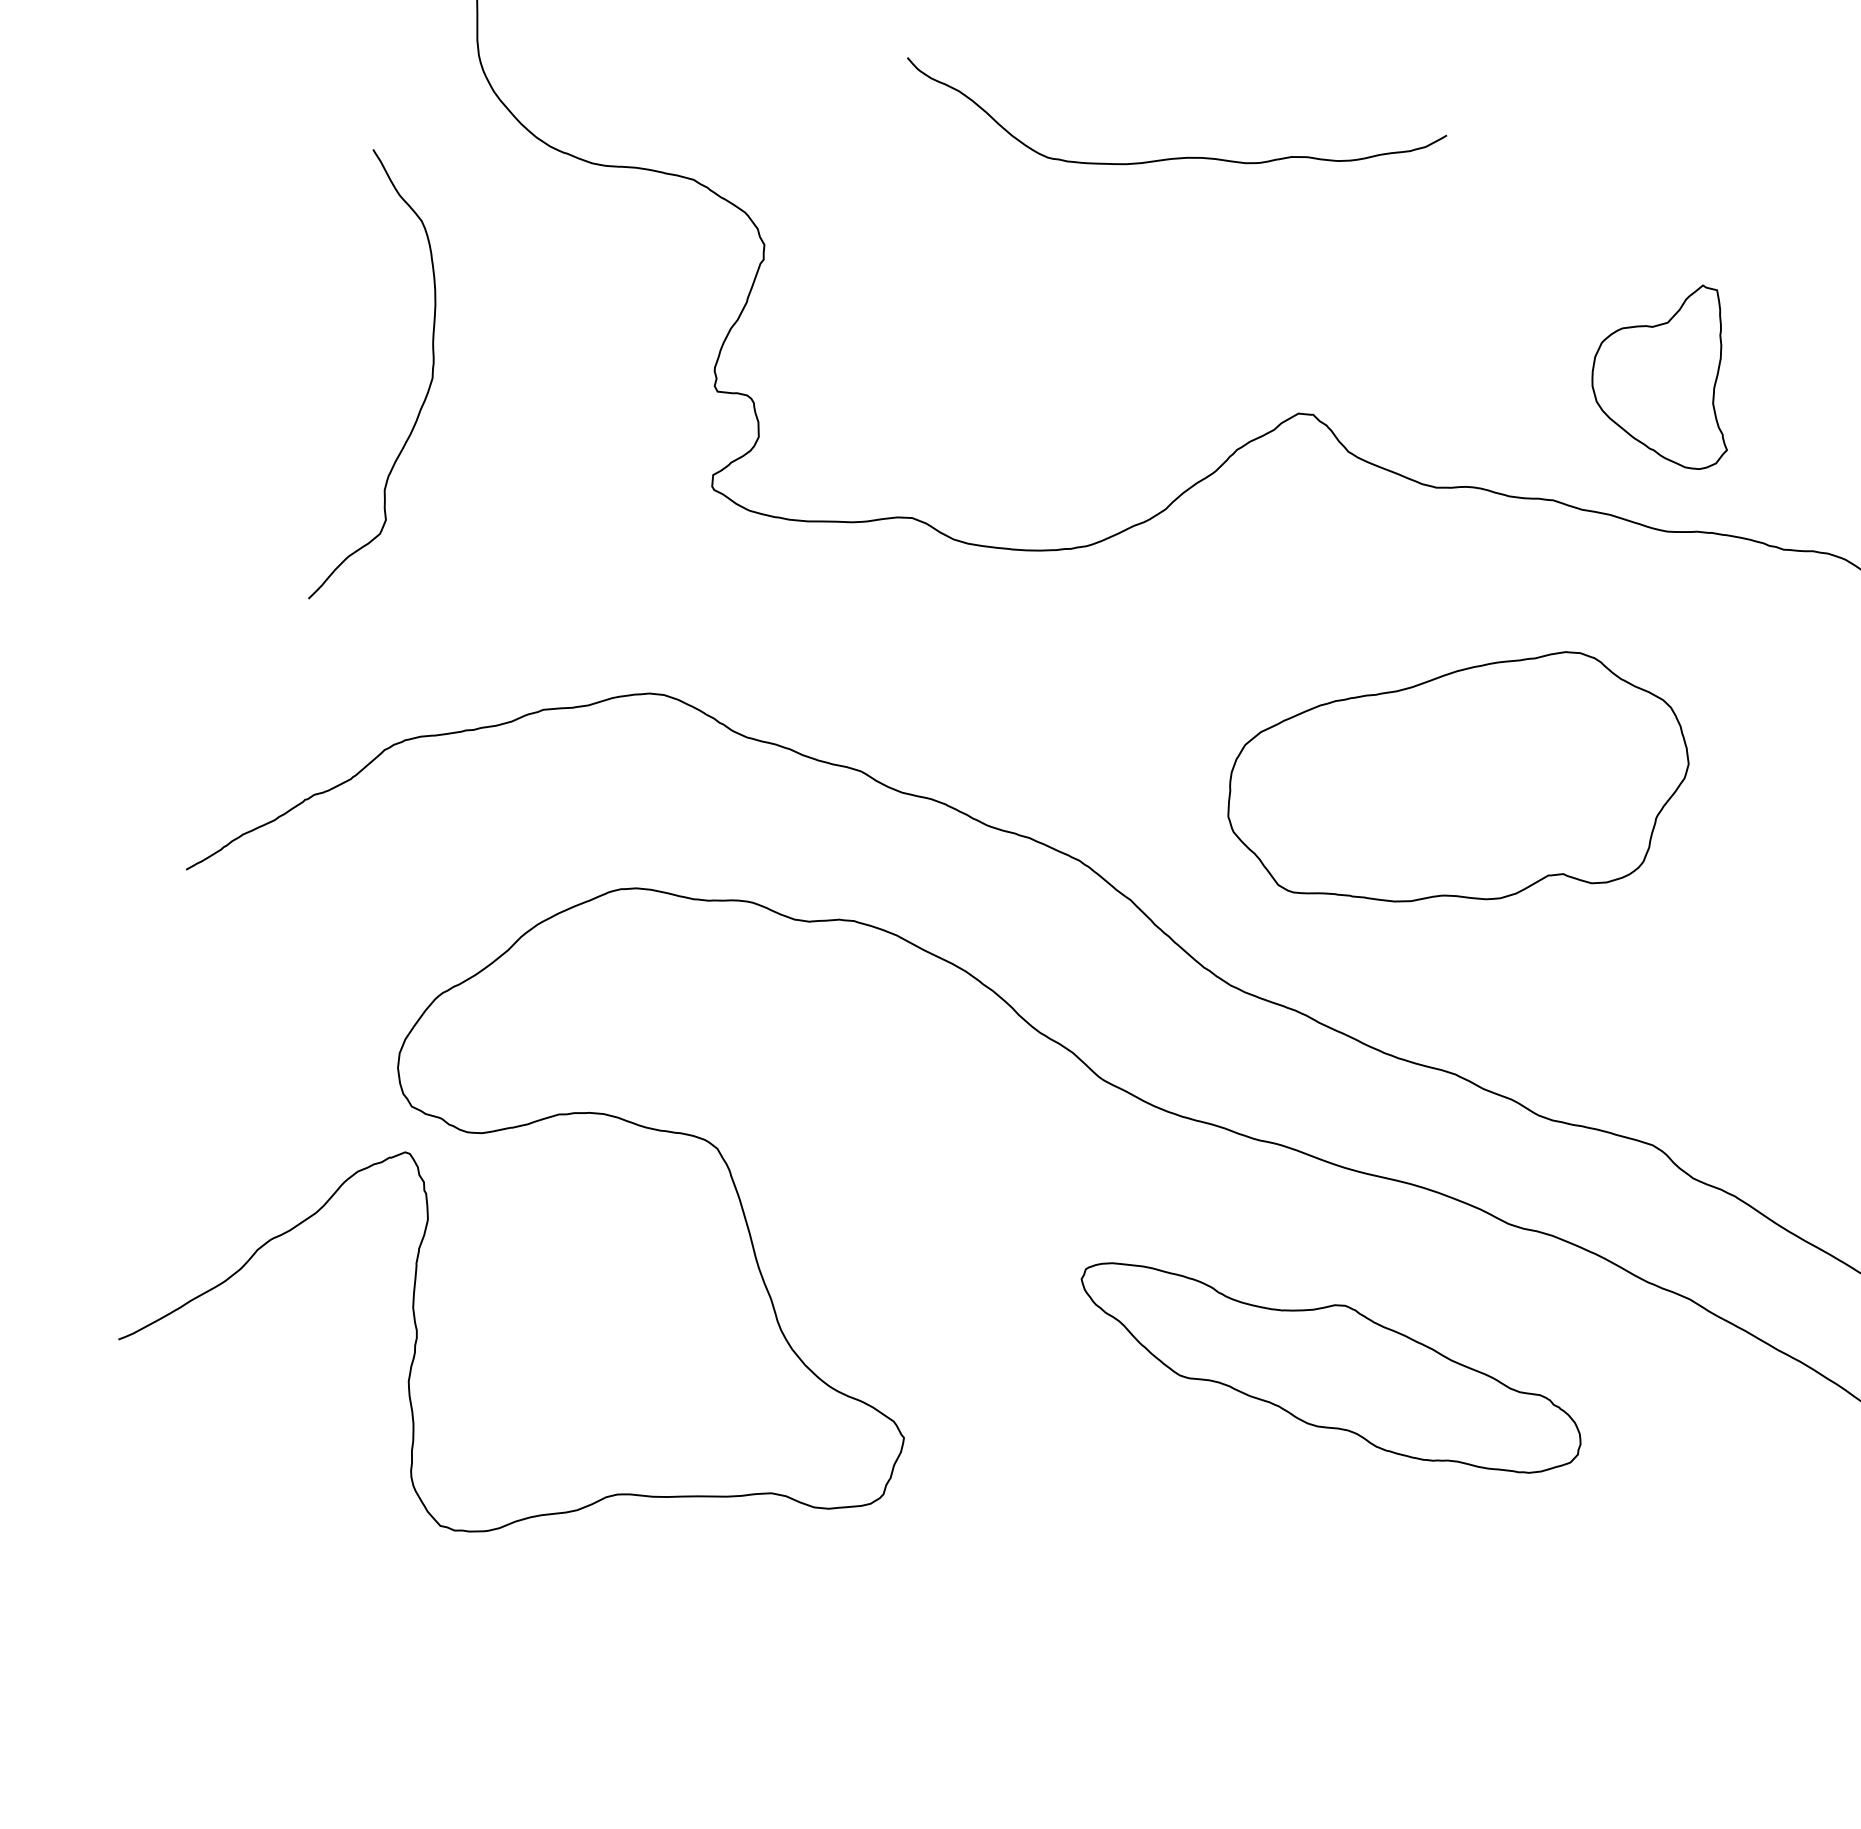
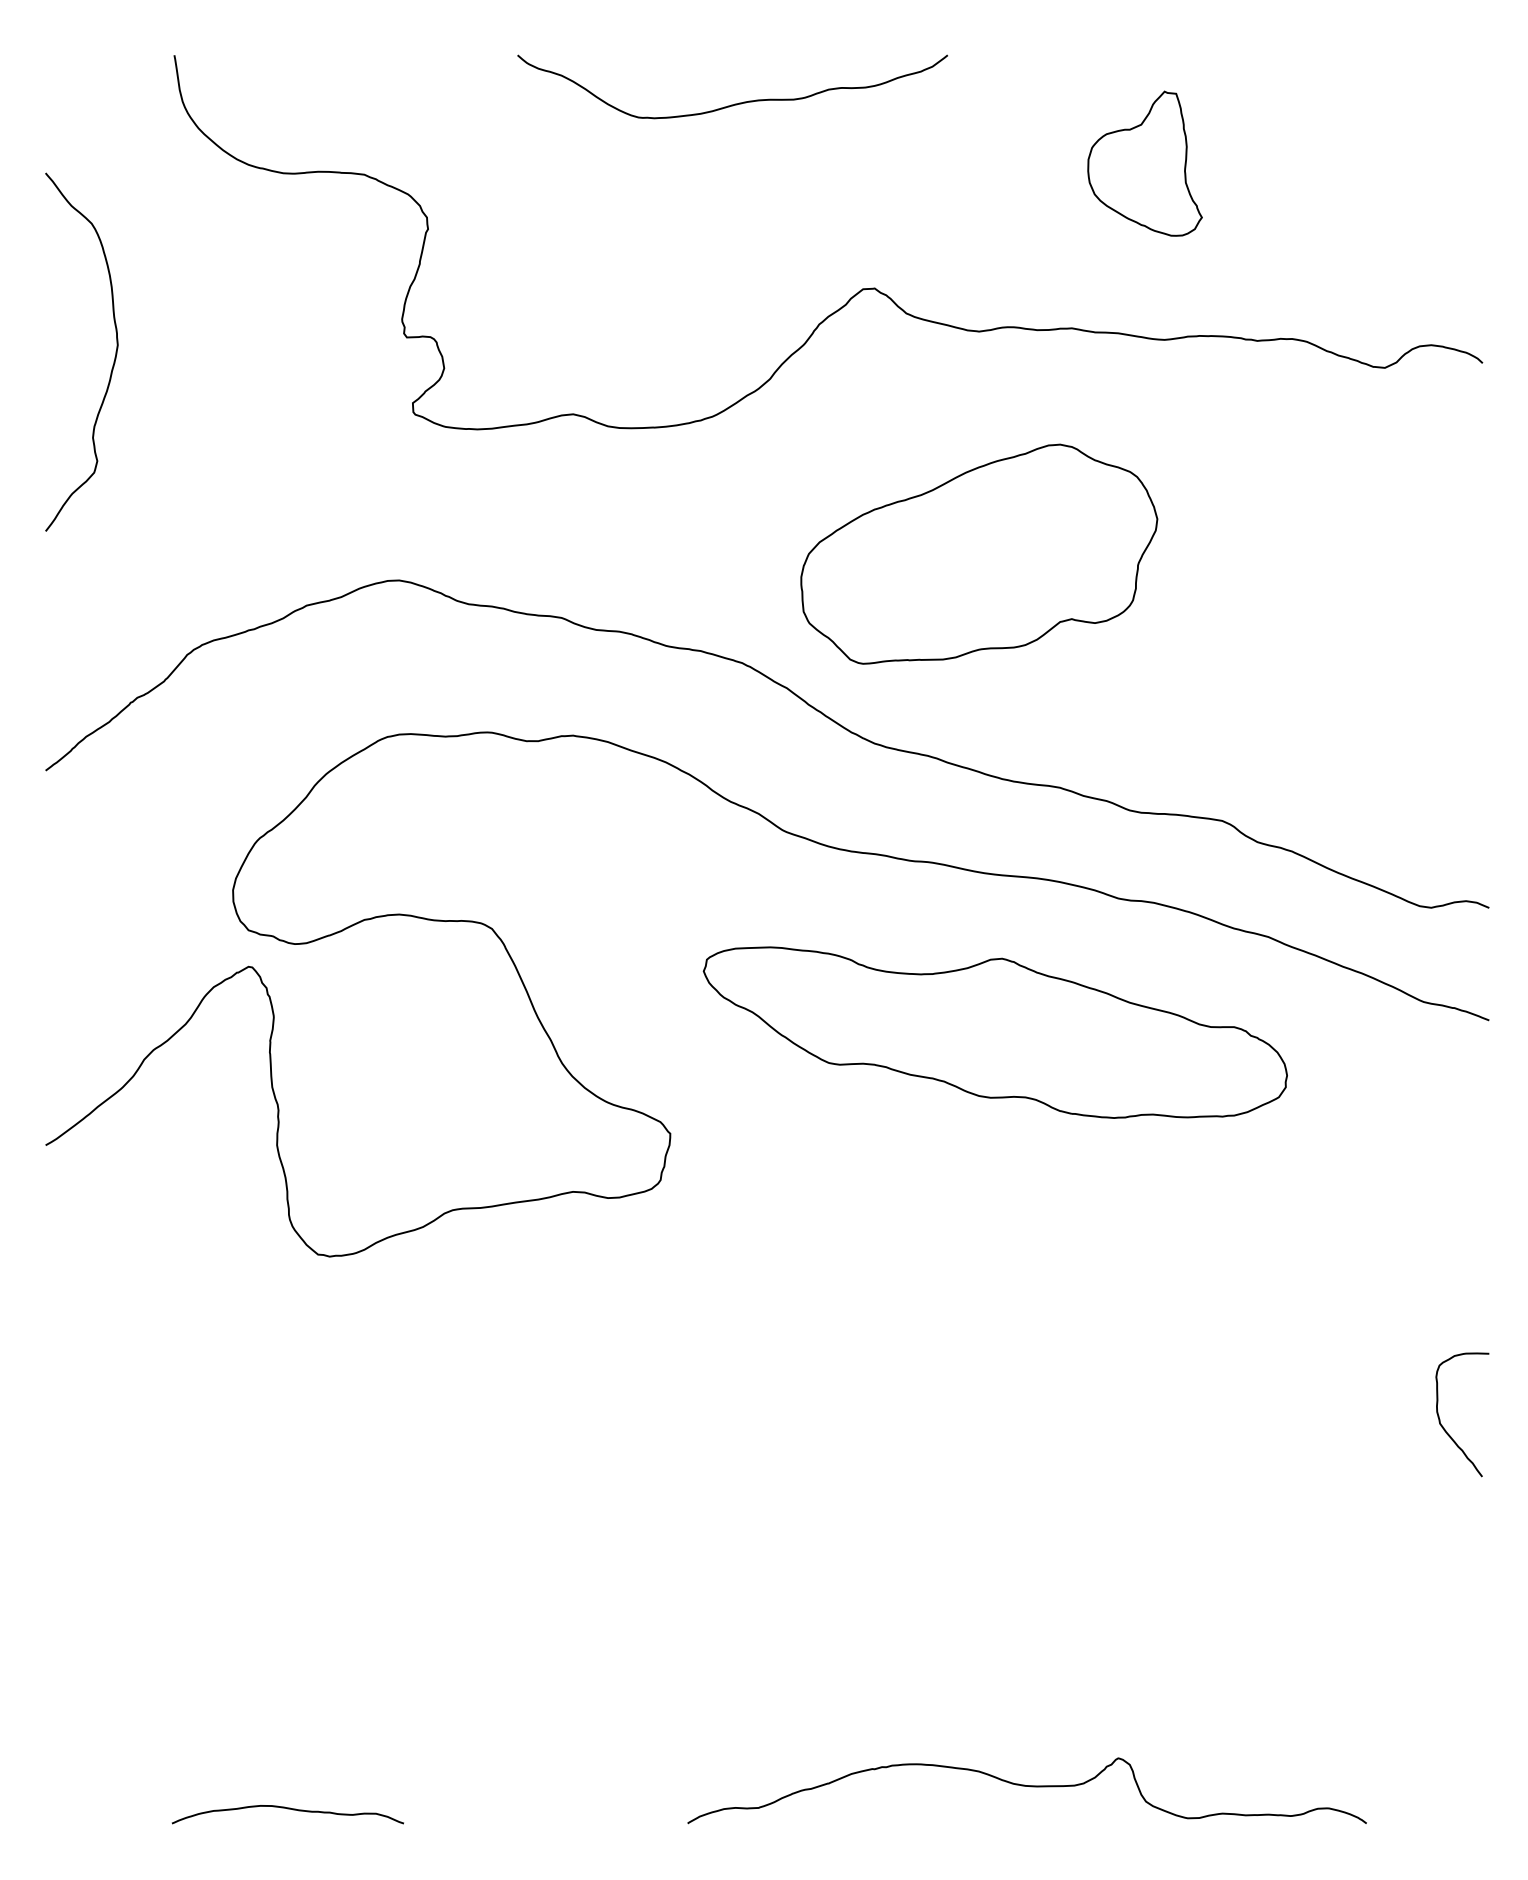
part: (1664, 371) -> (1144, 163), moved
curve: (424, 398) -> (113, 361), moved
part: (1459, 775) -> (979, 553), moved
part: (1328, 1369) -> (994, 1032), size x1.43

